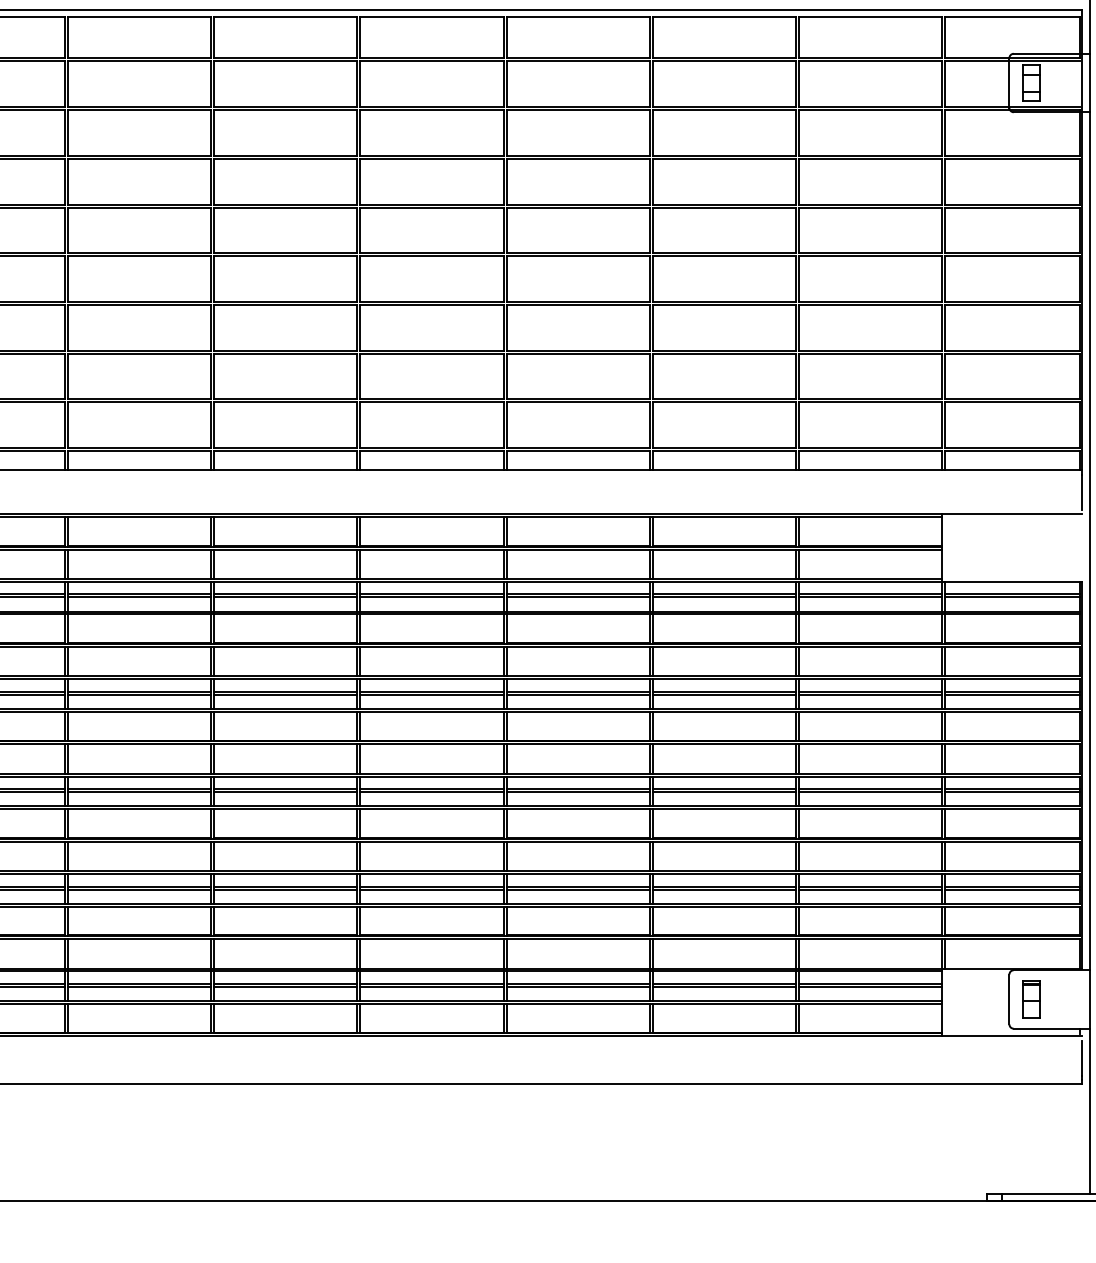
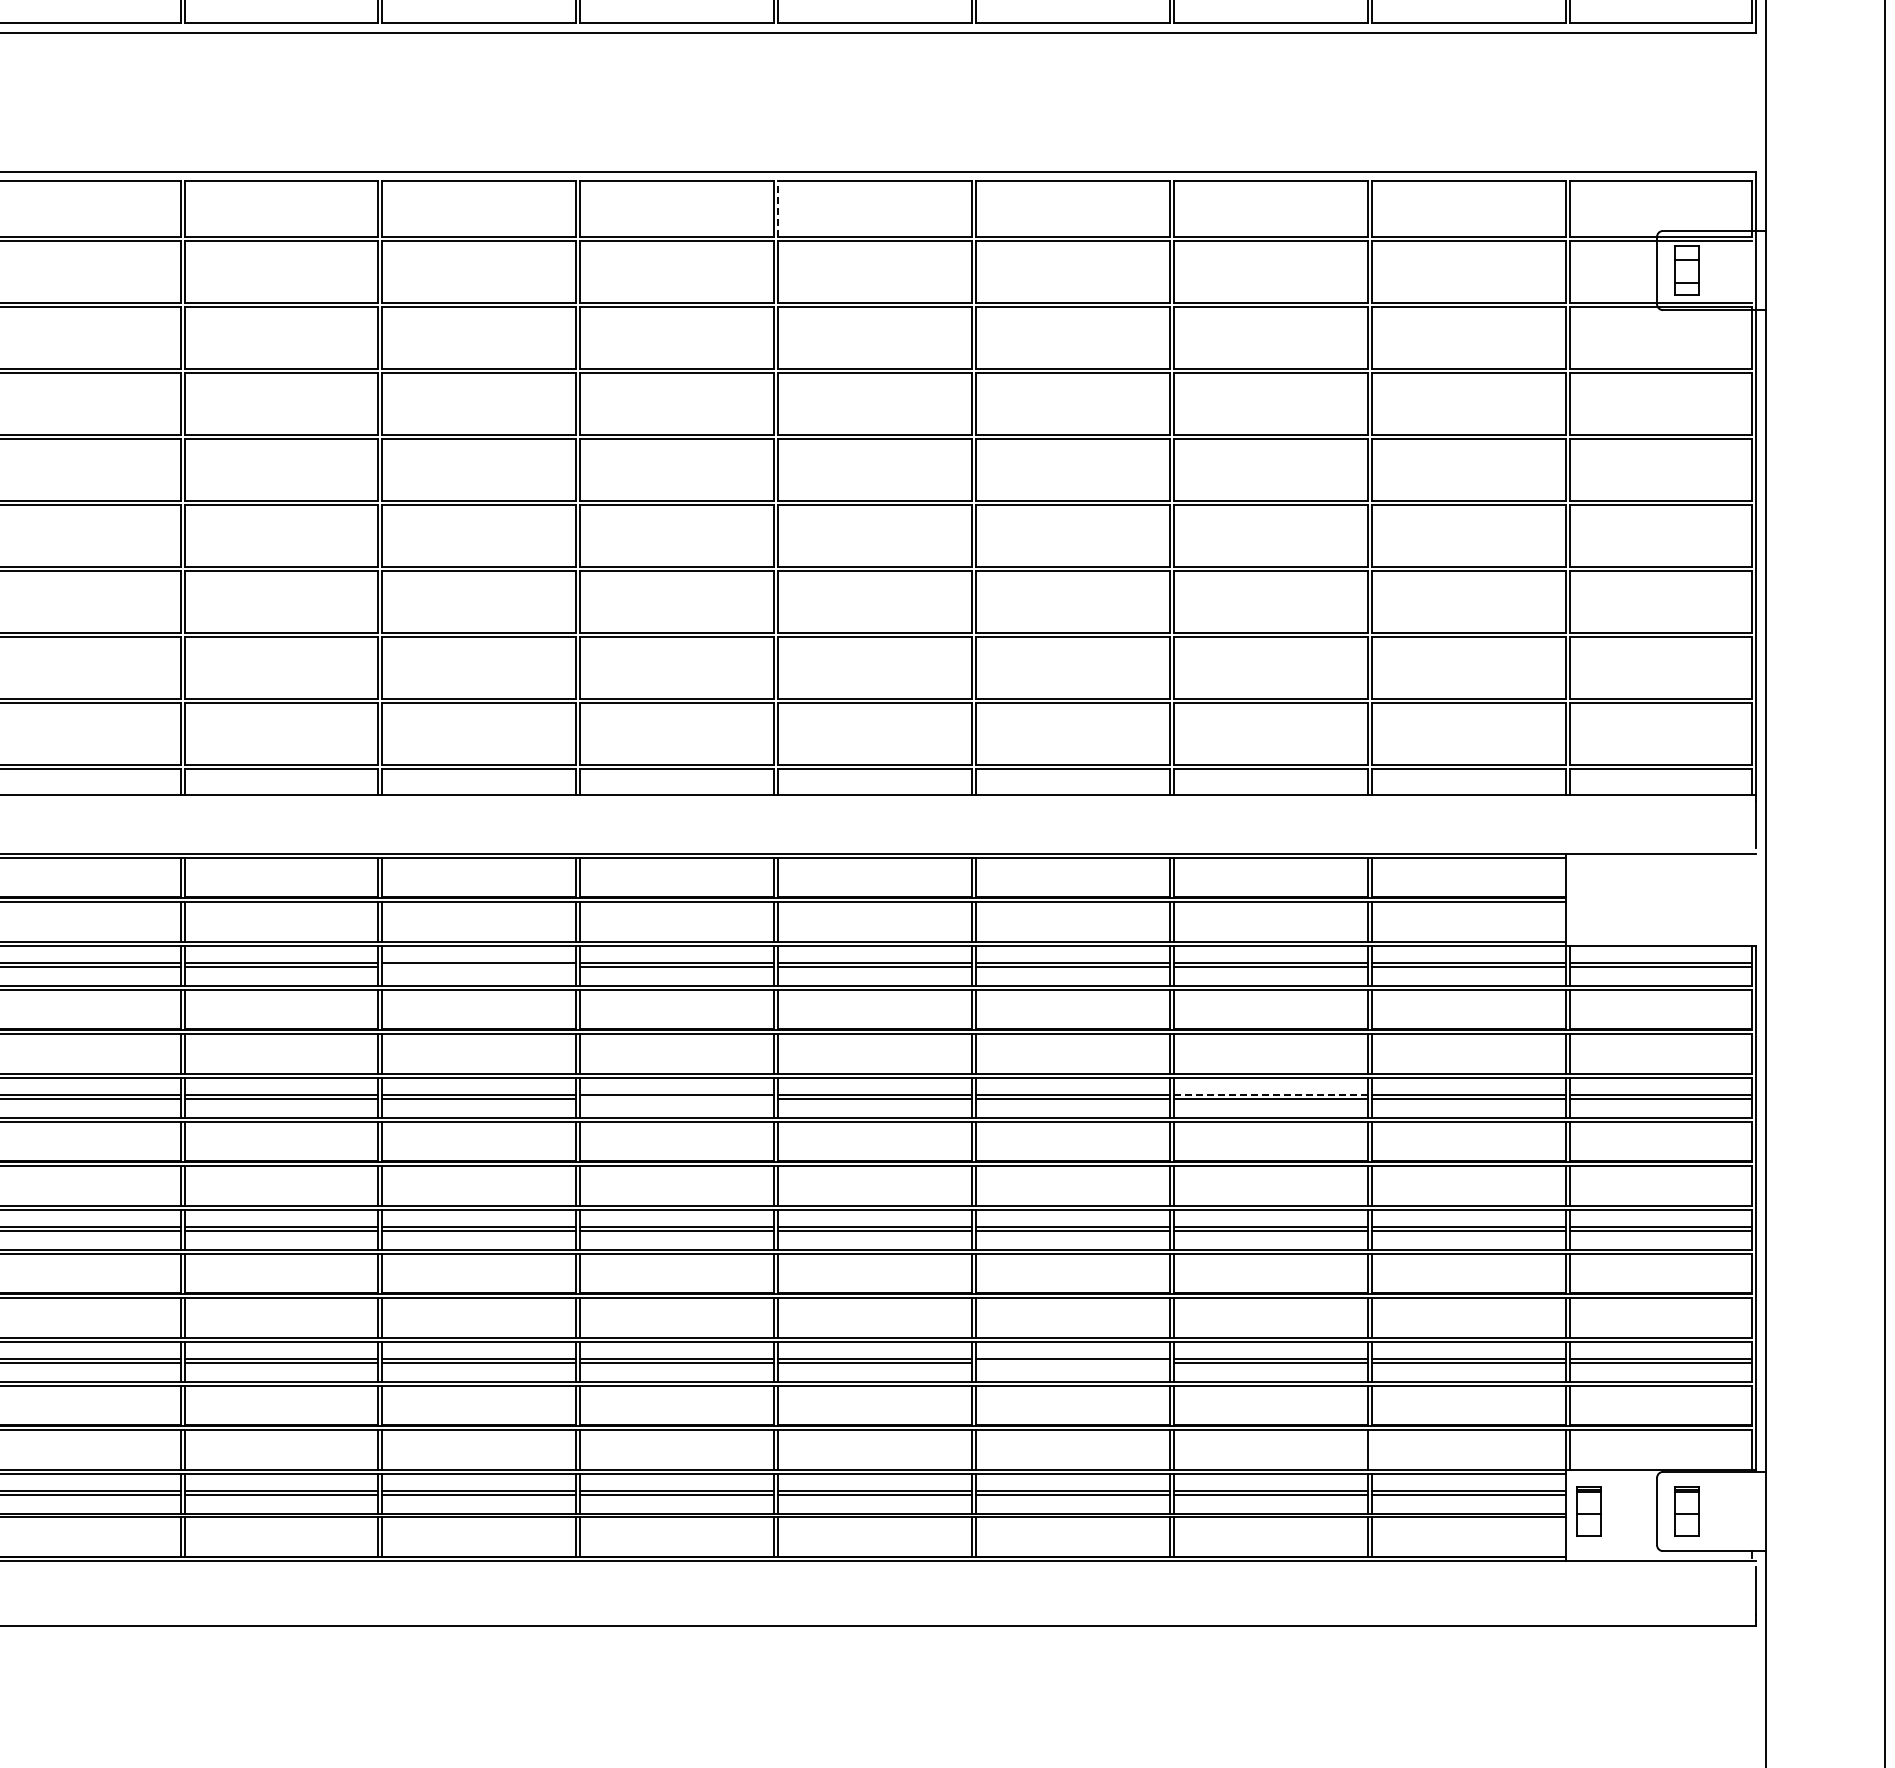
line: (360, 37) -> (778, 209), solid -> dashed
line: (139, 596) -> (479, 966), removed
line: (724, 691) -> (1271, 1094), solid -> dashed
line: (285, 694) -> (677, 1098), removed
line: (578, 889) -> (1073, 1362), removed
line: (799, 953) -> (1372, 1449), removed
part: (958, 999) -> (1588, 1511), added

